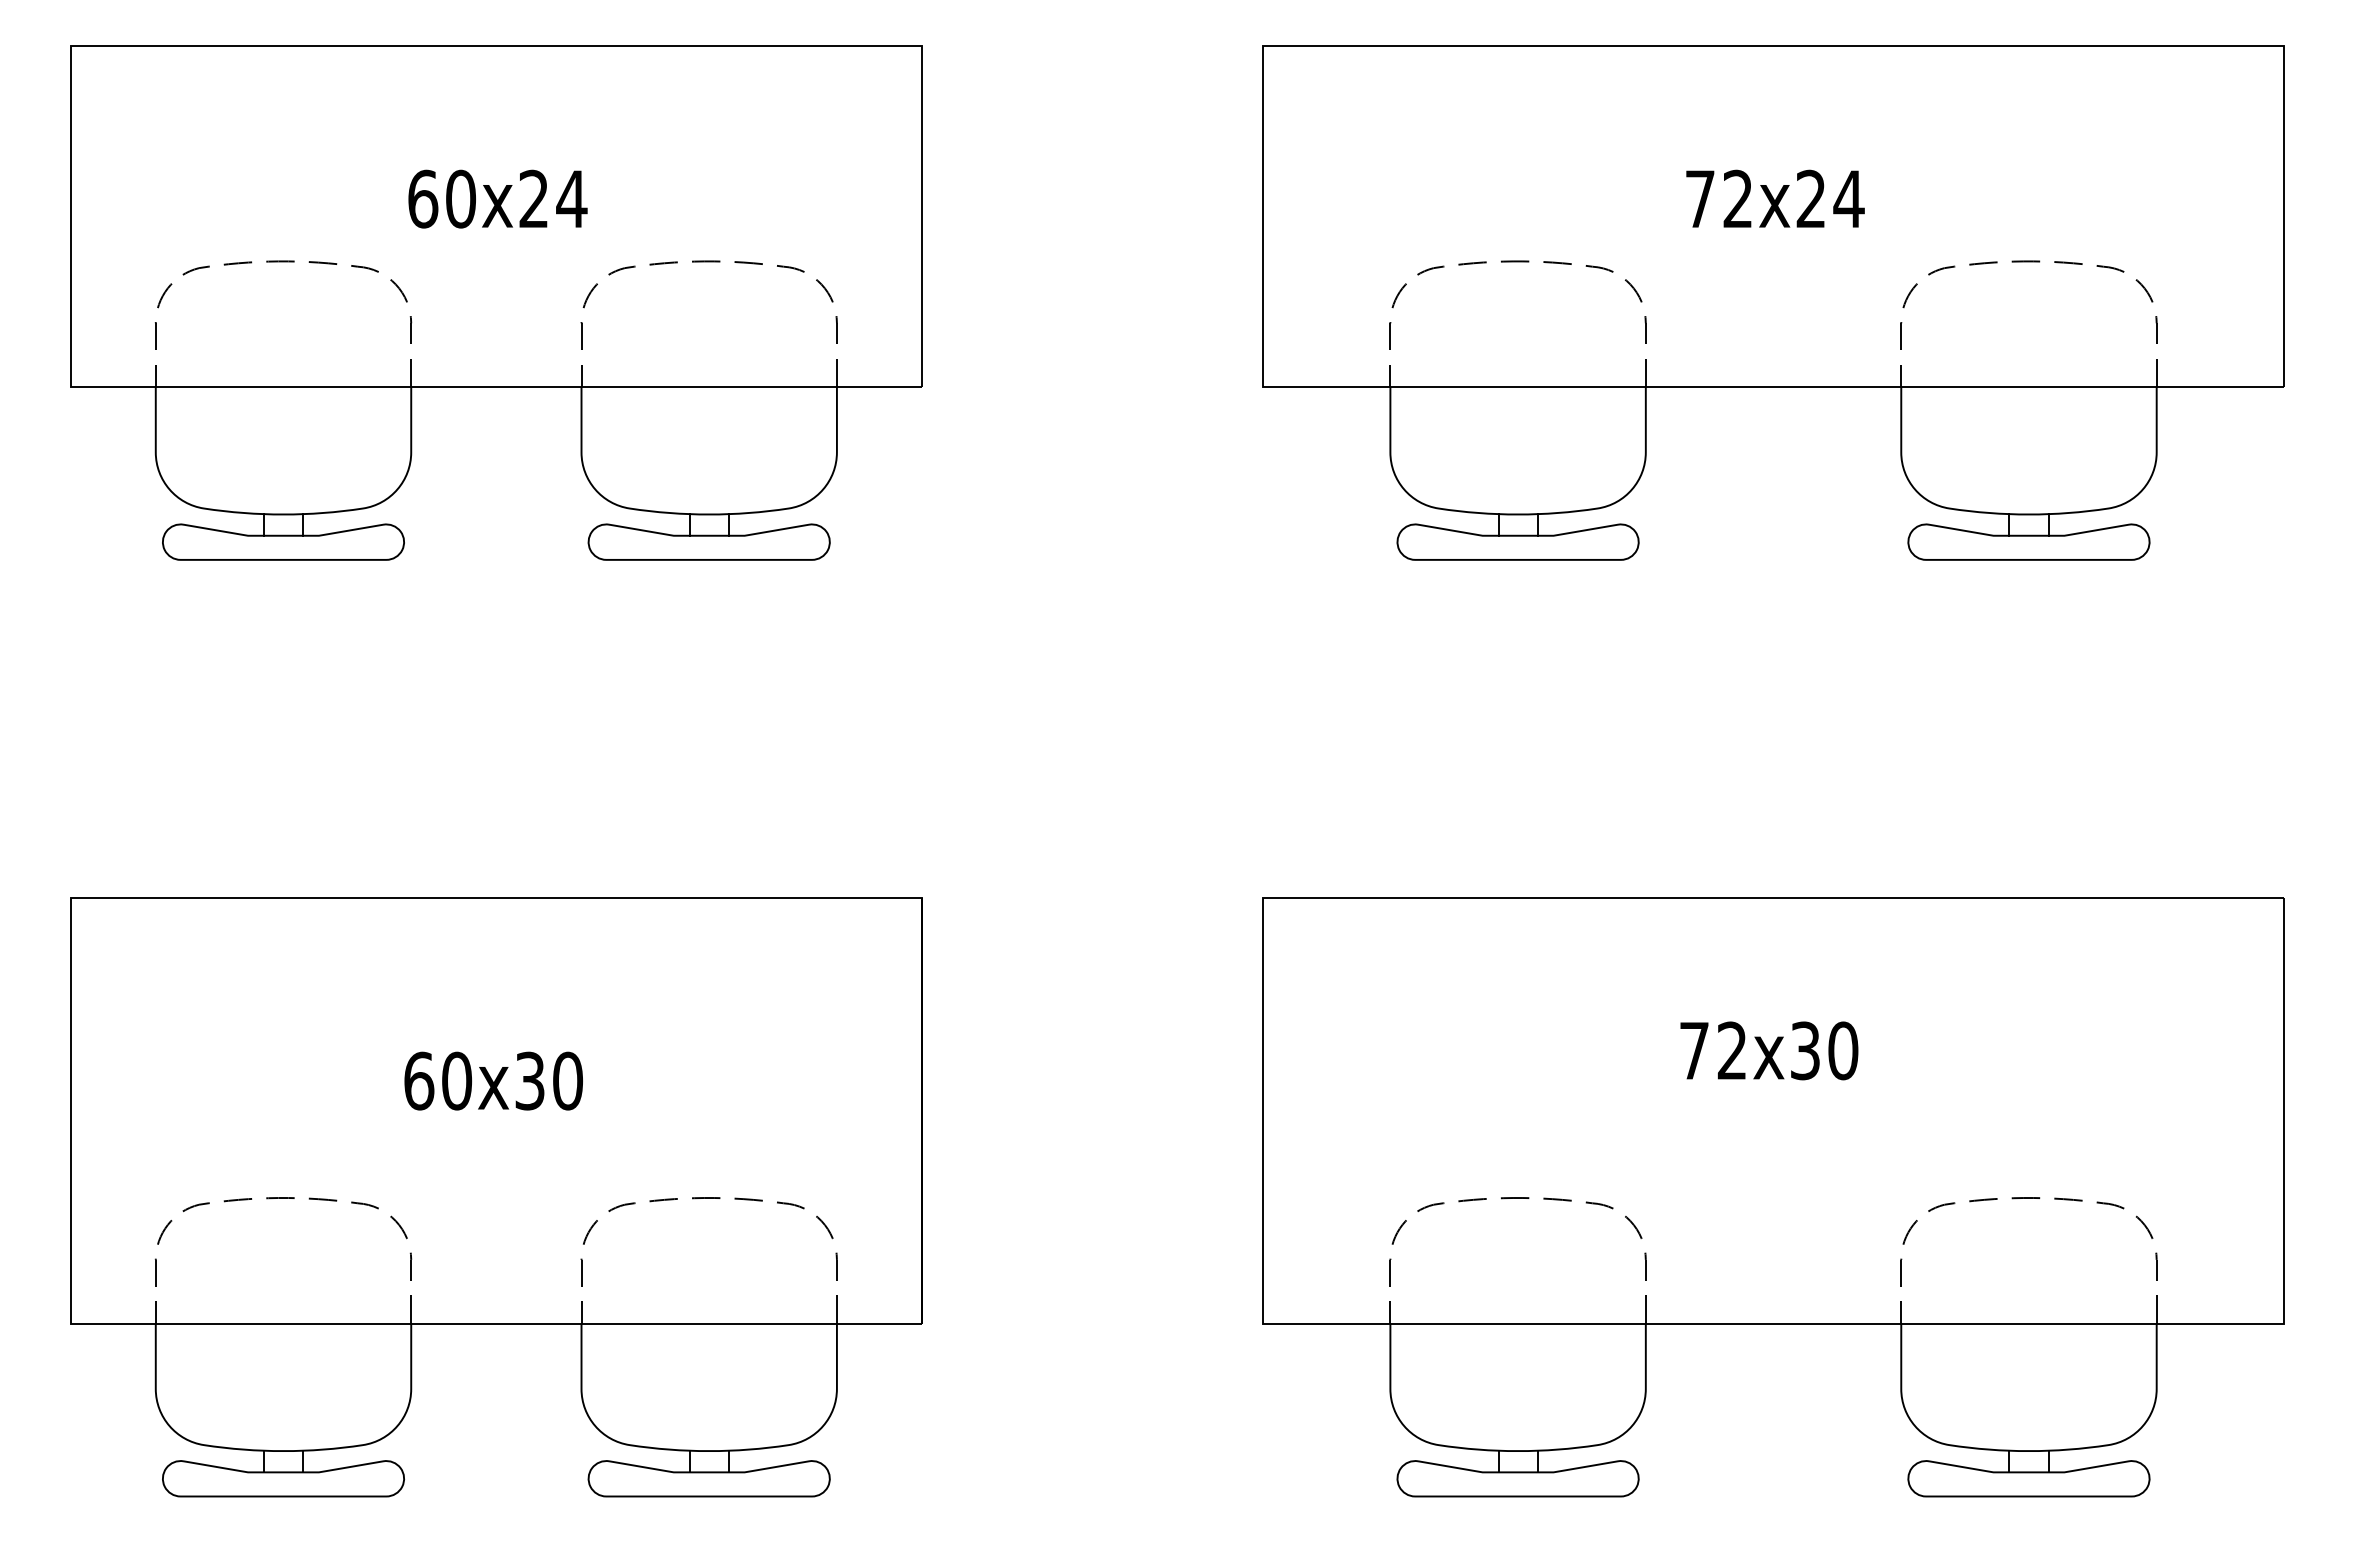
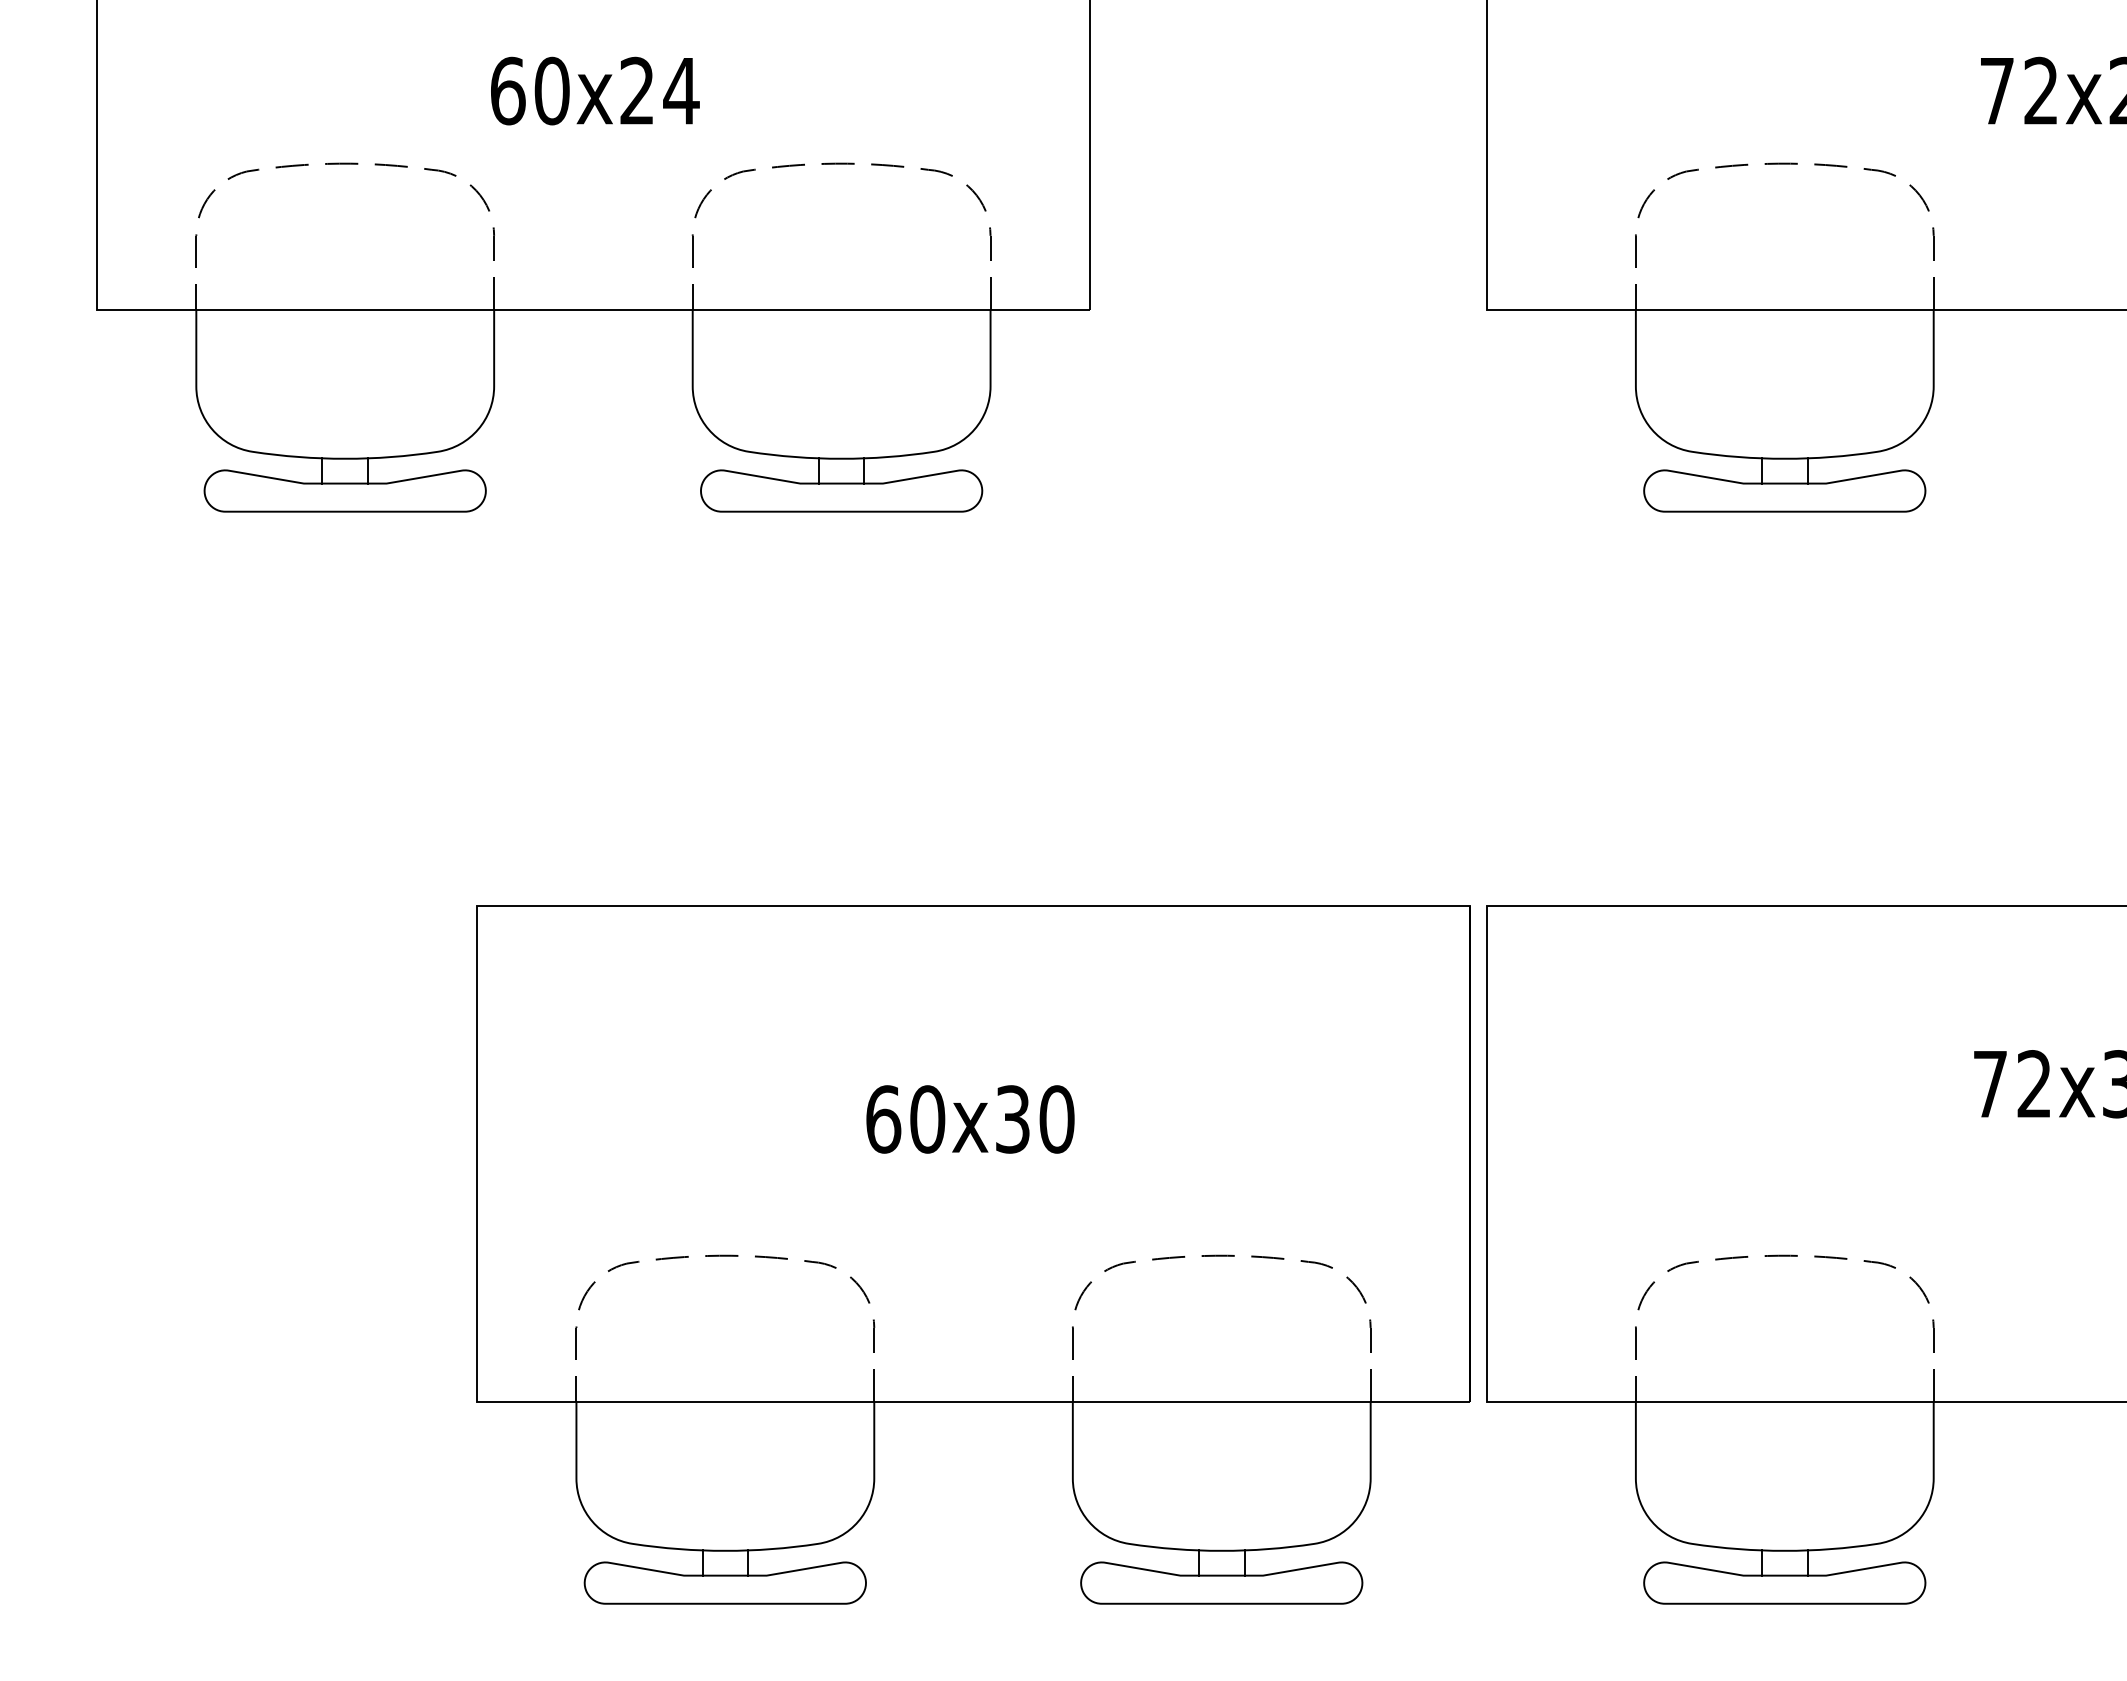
part: (496, 1197) -> (973, 1255), moved

